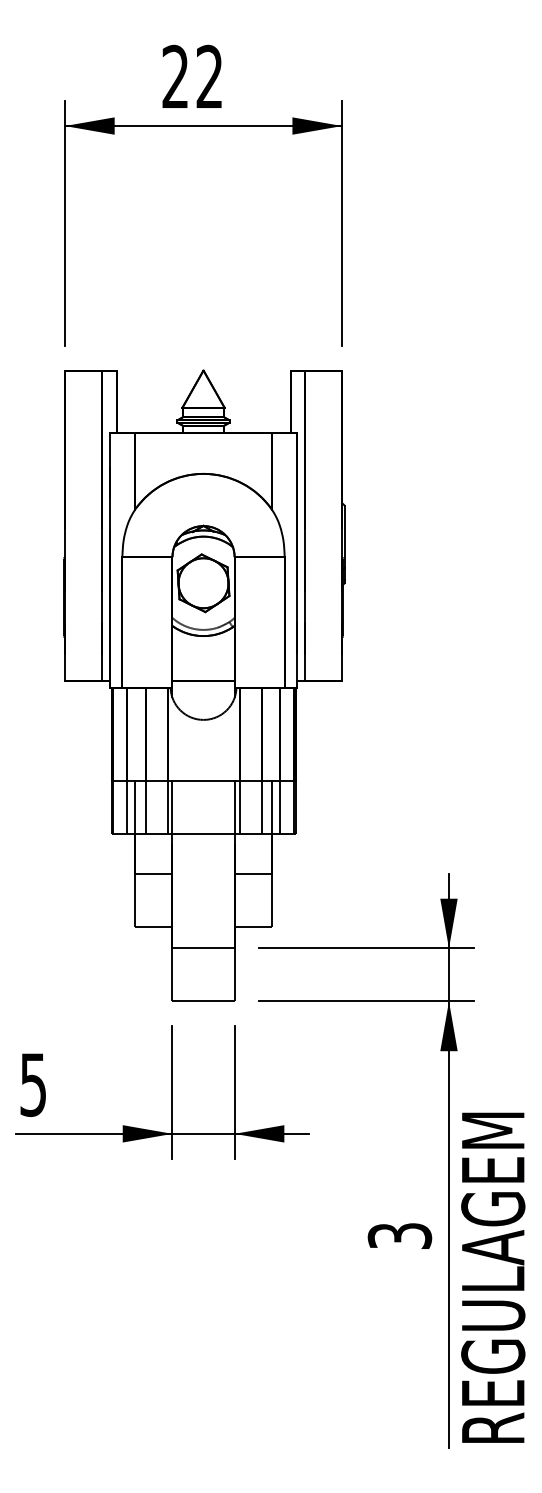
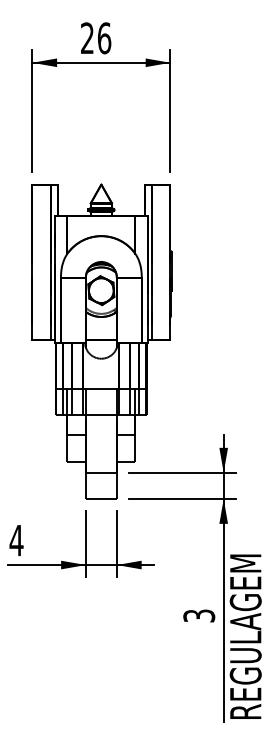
text: (209, 77) -> (104, 38), 22 -> 26
text: (33, 1084) -> (16, 540), 5 -> 4

